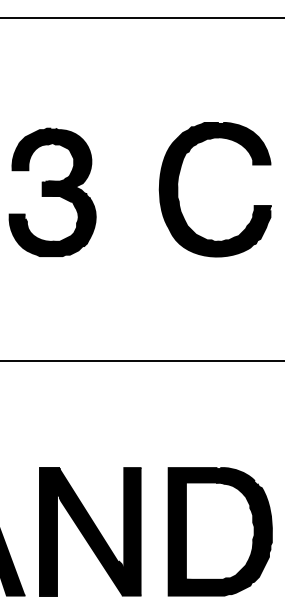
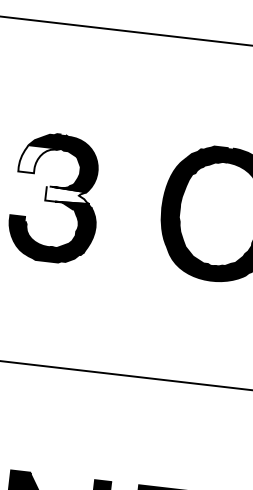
fill: (32, 156) -> (39, 160), removed
fill: (64, 188) -> (67, 195), removed

